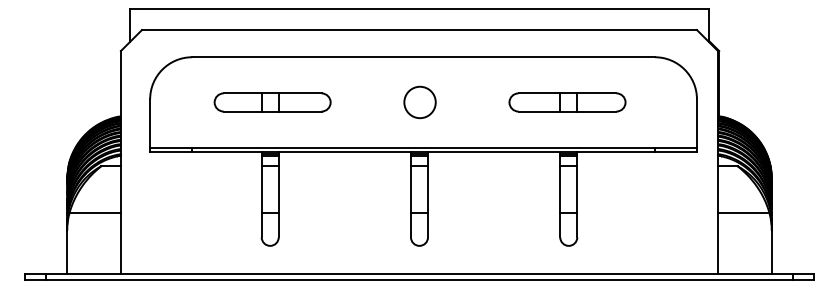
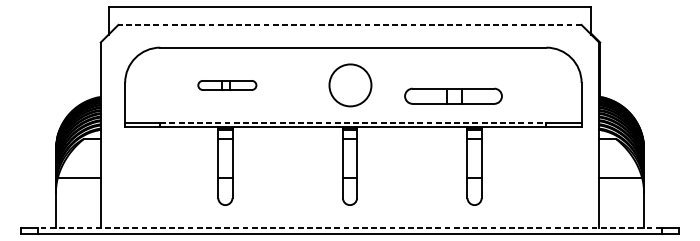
line: (419, 30) -> (350, 25), solid -> dashed
part: (272, 102) -> (227, 85), size x0.6
circle: (419, 102) -> (350, 85), size x1.6
part: (567, 102) -> (453, 96), moved
line: (424, 147) -> (354, 123), solid -> dashed
line: (419, 273) -> (350, 228), solid -> dashed

